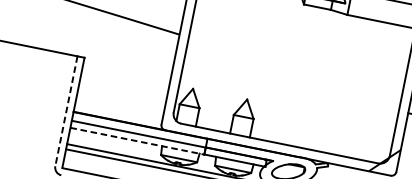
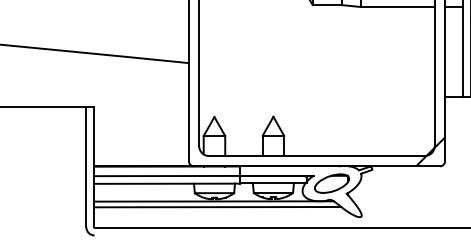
line: (66, 111) -> (86, 167), dashed -> solid
line: (137, 141) -> (167, 183), dashed -> solid

